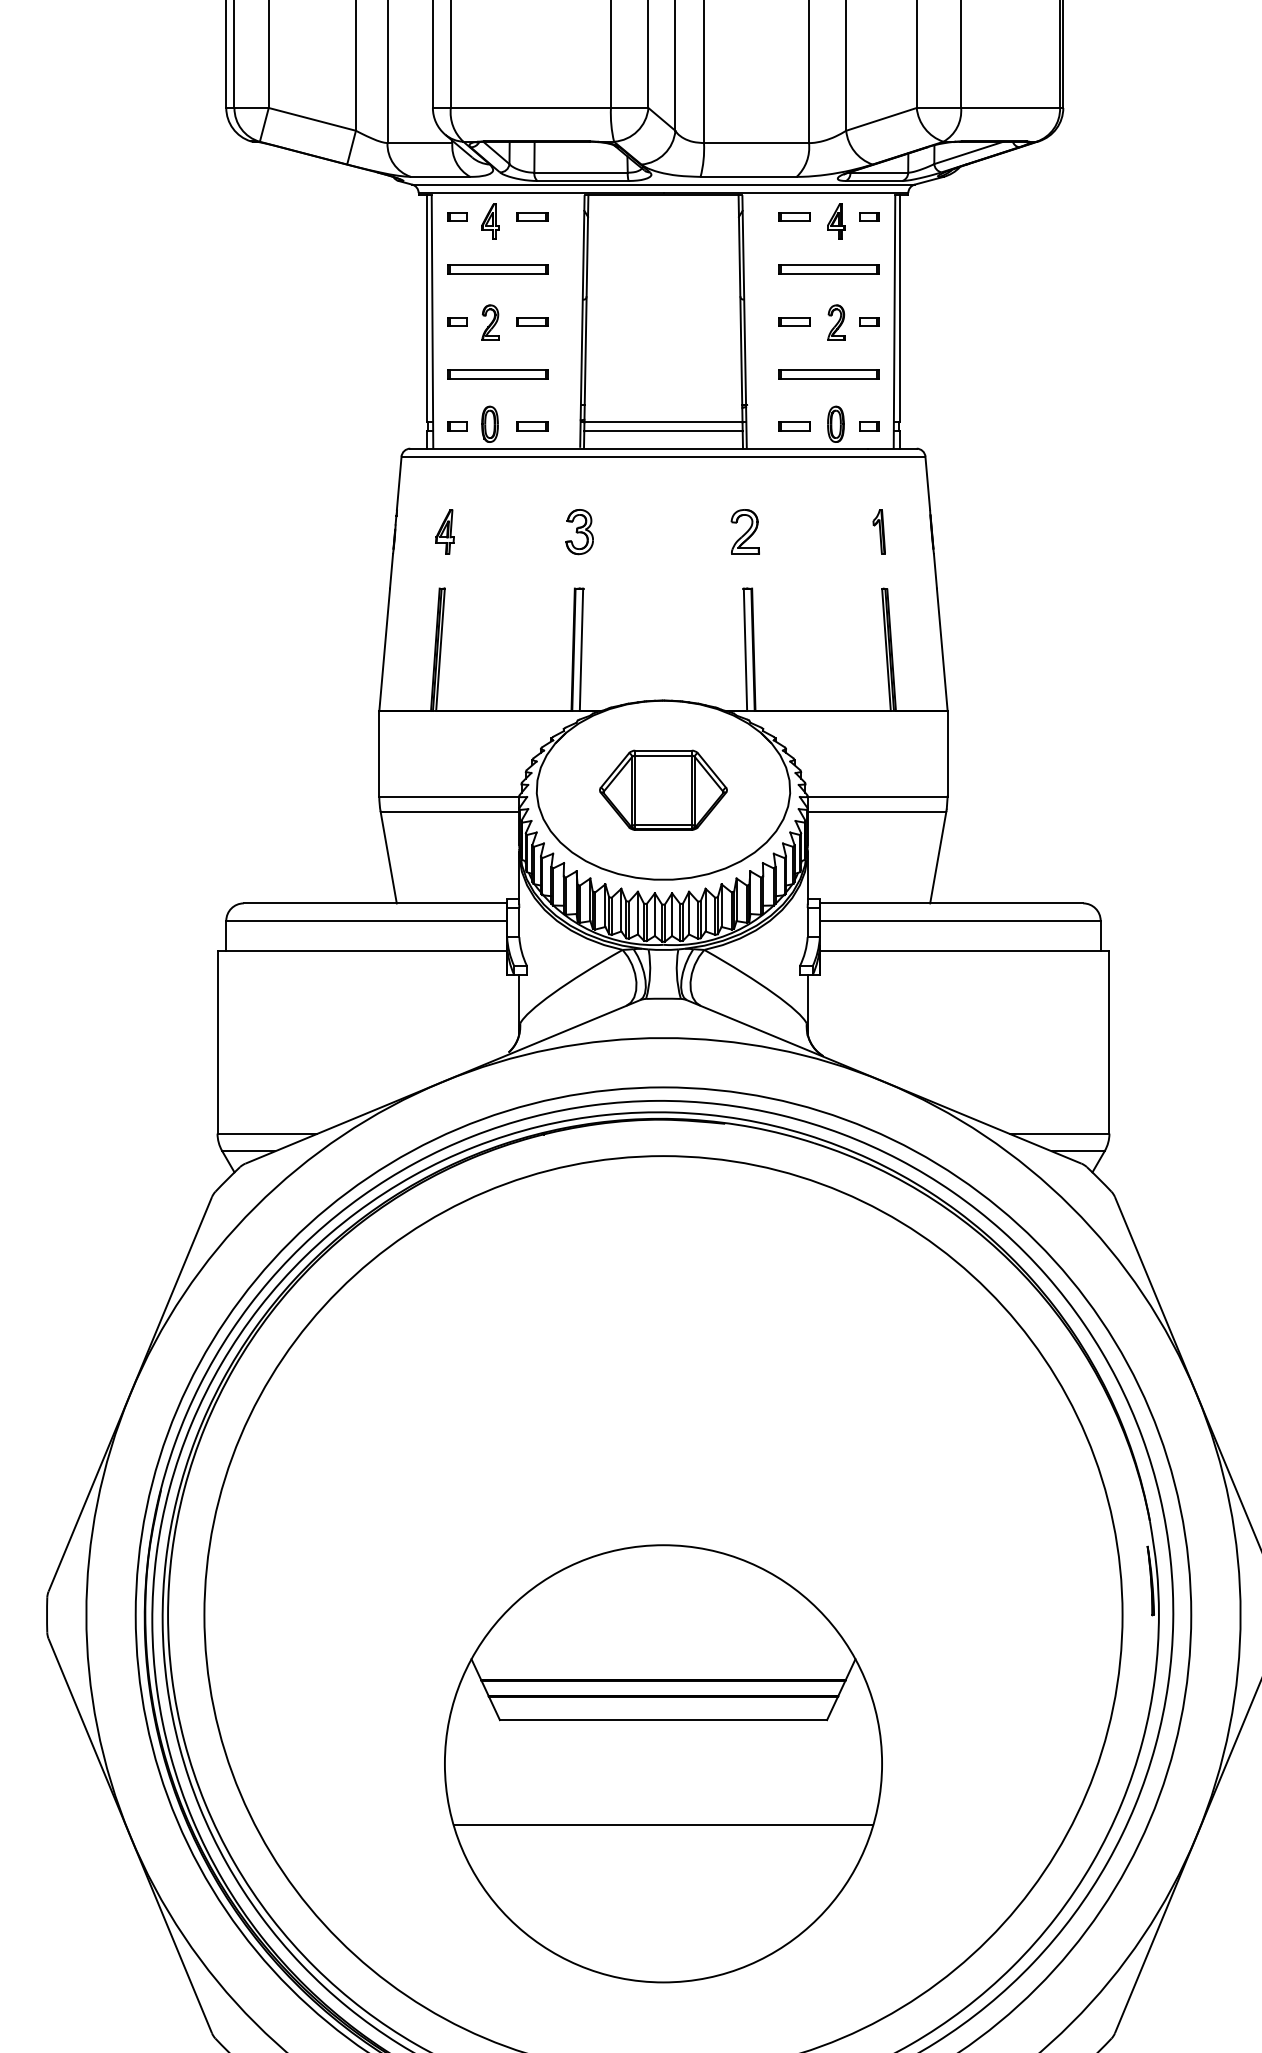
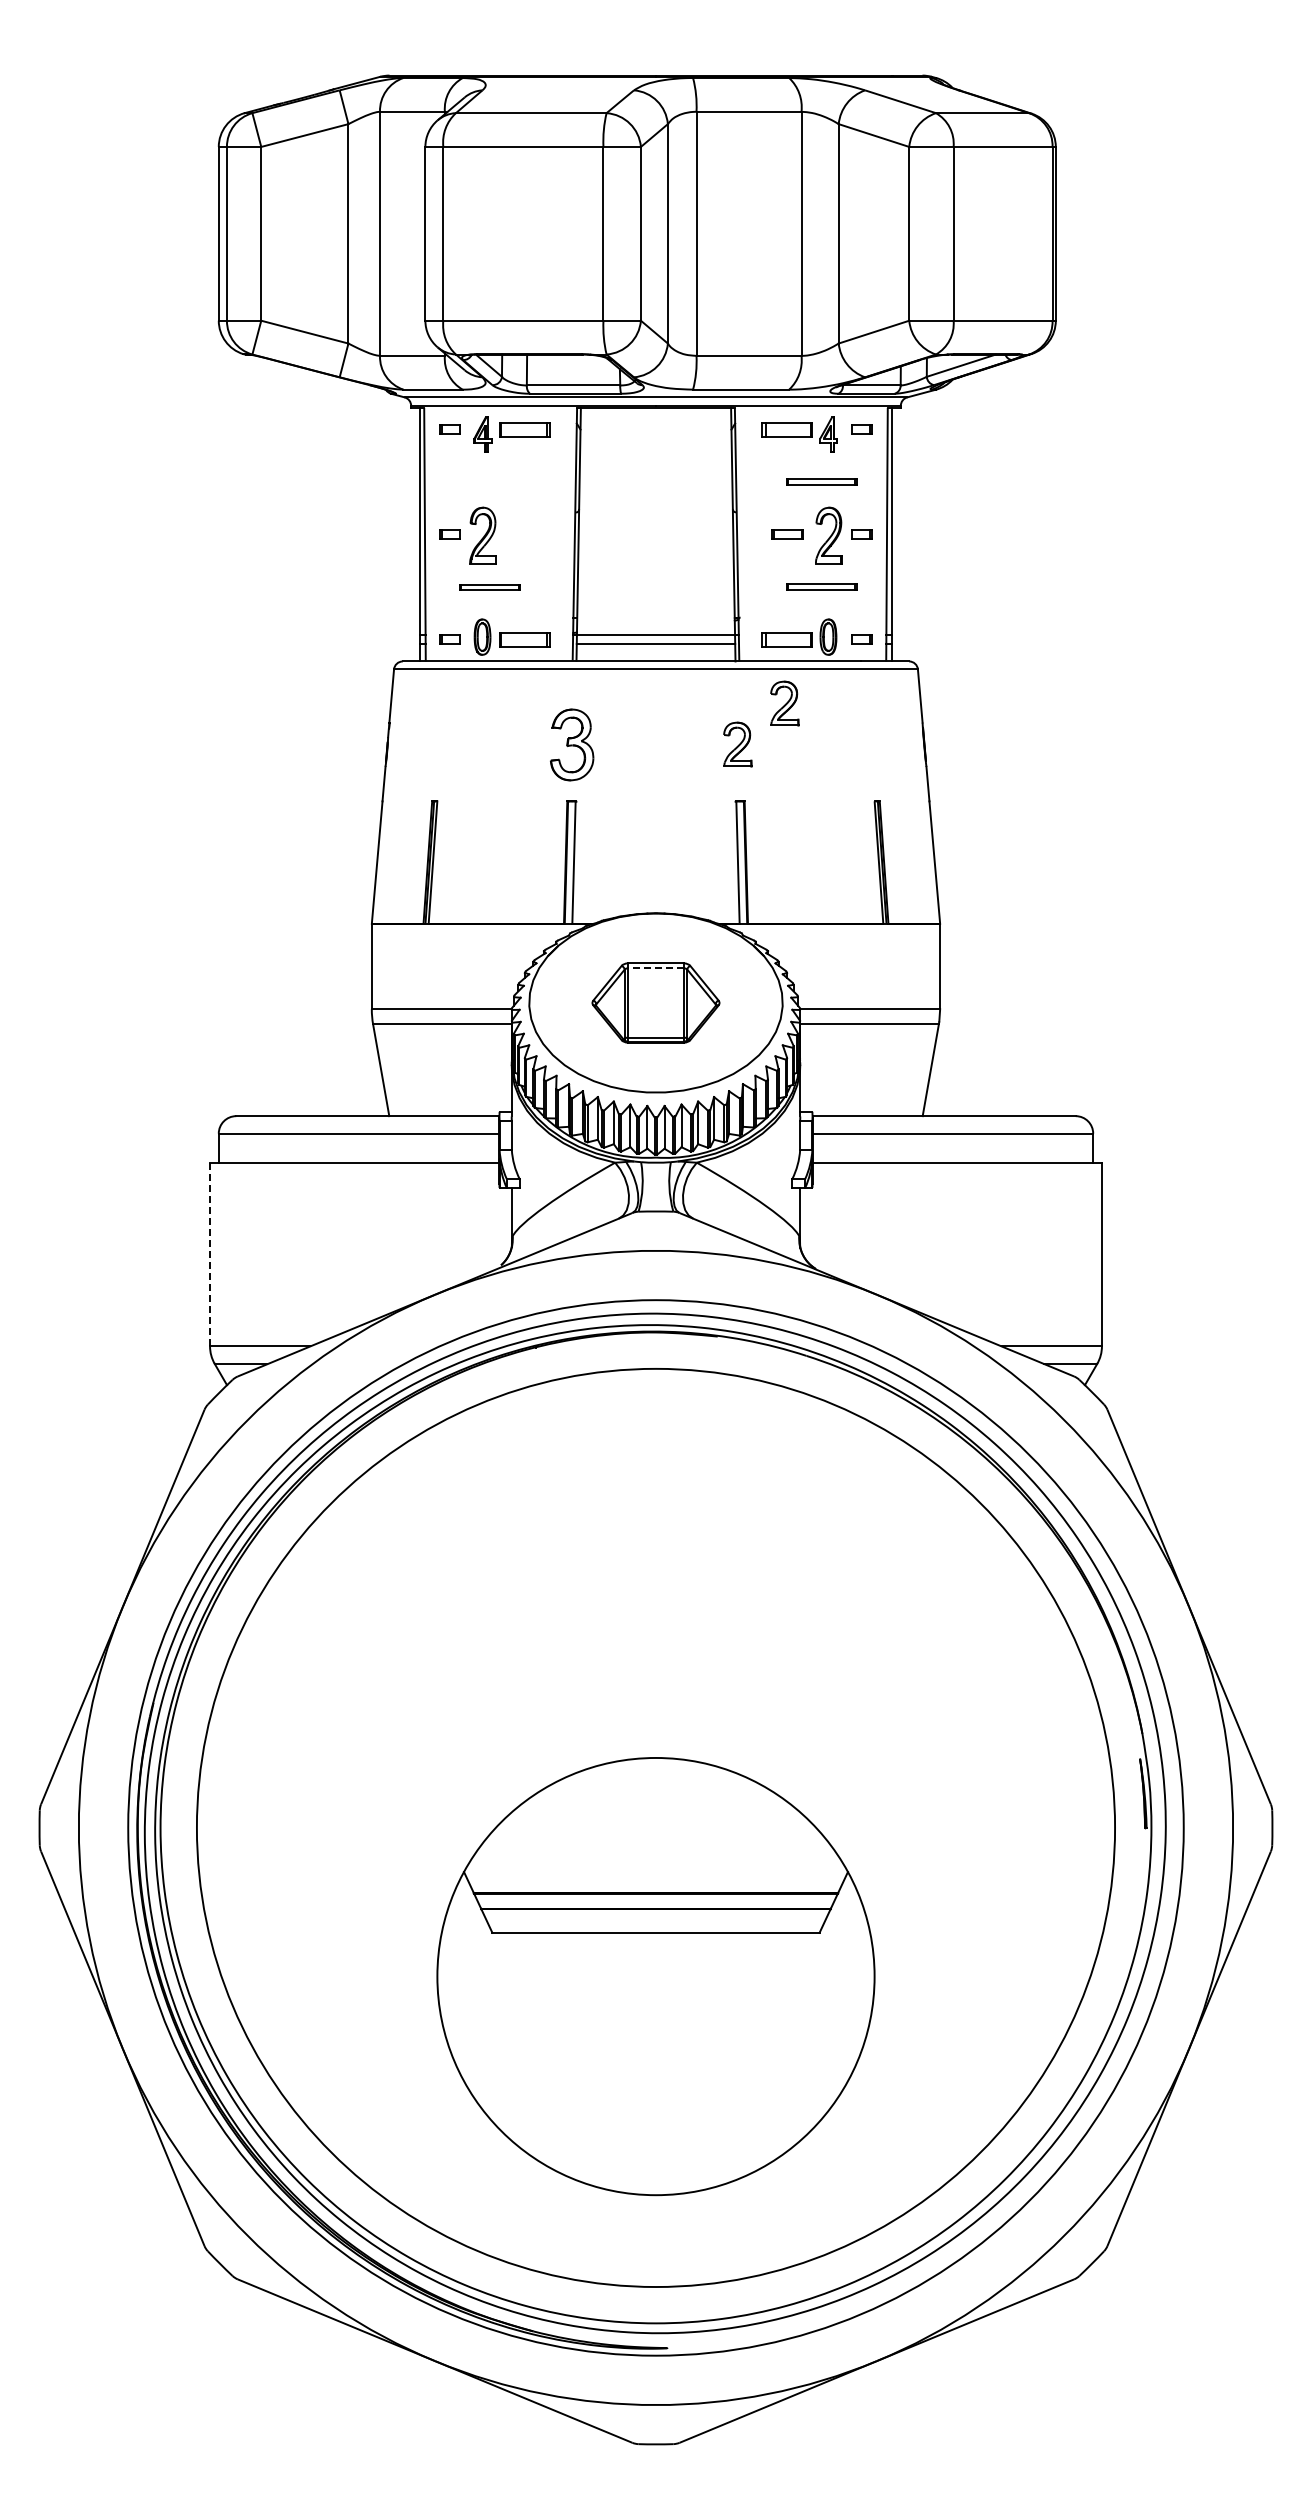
part: (532, 216) -> (524, 429), size x1.6
part: (795, 216) -> (787, 429), size x1.6
part: (497, 269) -> (489, 482), removed
part: (829, 269) -> (821, 482), size x0.7
part: (532, 321) -> (524, 534), removed
part: (490, 322) -> (482, 535), size x1.6
part: (836, 322) -> (828, 535), size x1.6
part: (497, 374) -> (489, 587), size x0.6
part: (829, 374) -> (821, 587), size x0.7
part: (532, 426) -> (524, 639), size x1.6
part: (795, 426) -> (787, 639), size x1.6
part: (792, 490) -> (784, 703), added
part: (445, 531) -> (437, 744), removed
part: (580, 531) -> (572, 744), size x1.6
part: (879, 531) -> (871, 744), removed
line: (663, 755) -> (655, 968), solid -> dashed
line: (218, 1042) -> (210, 1255), solid -> dashed
line: (663, 1824) -> (655, 2037), removed

